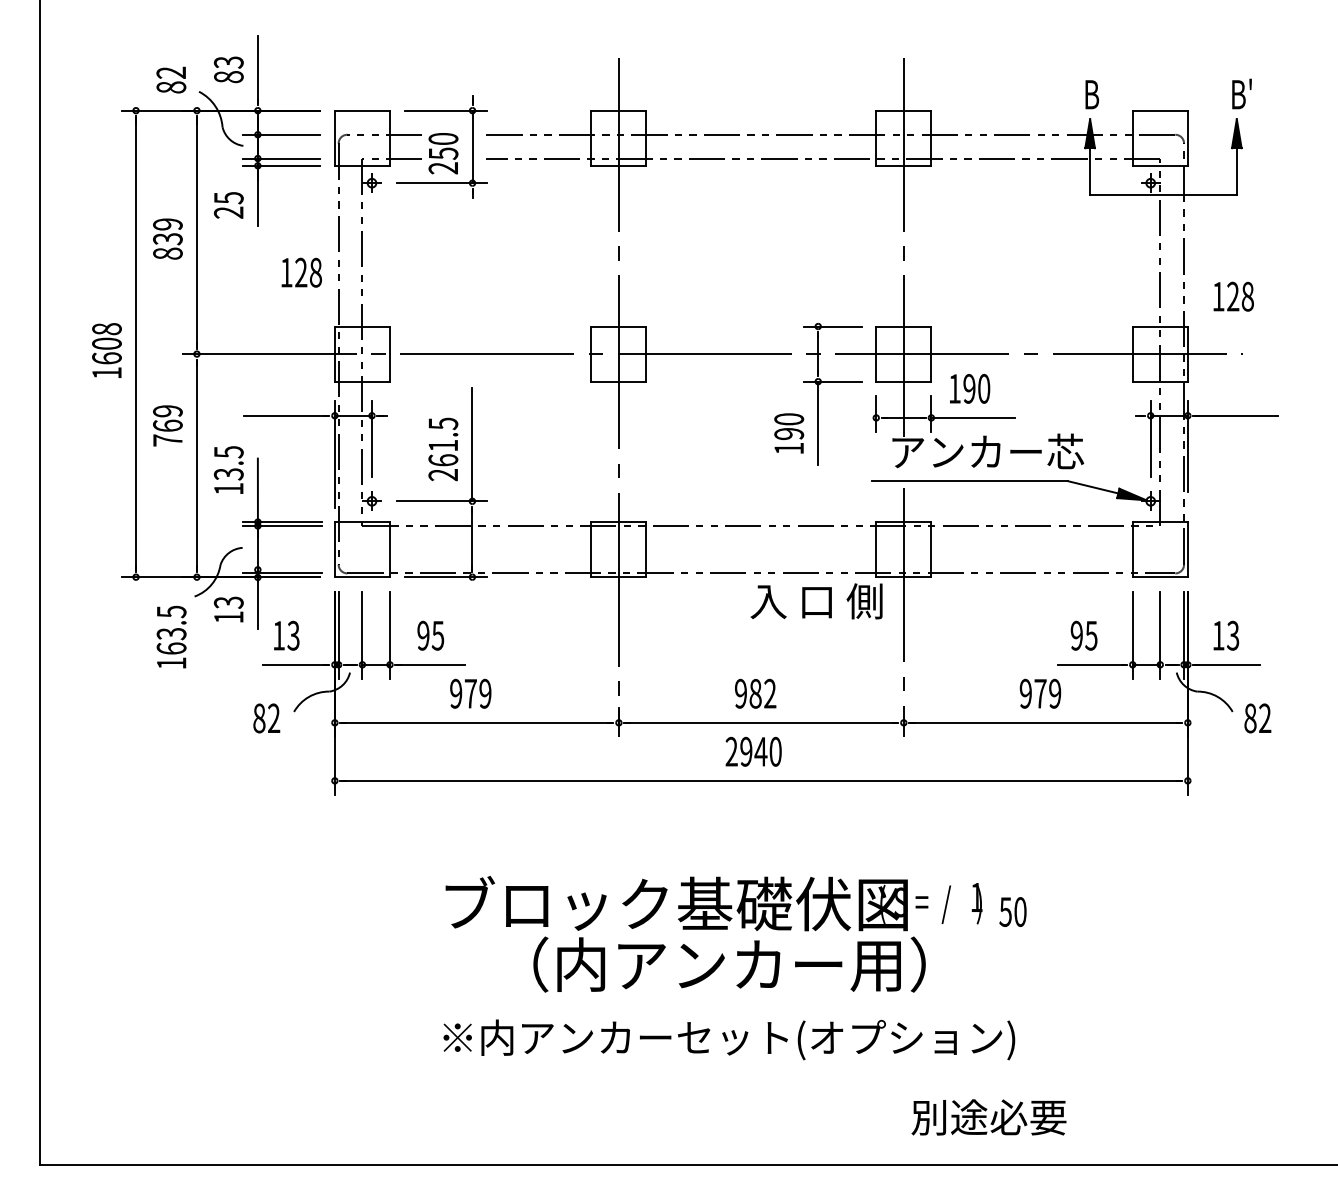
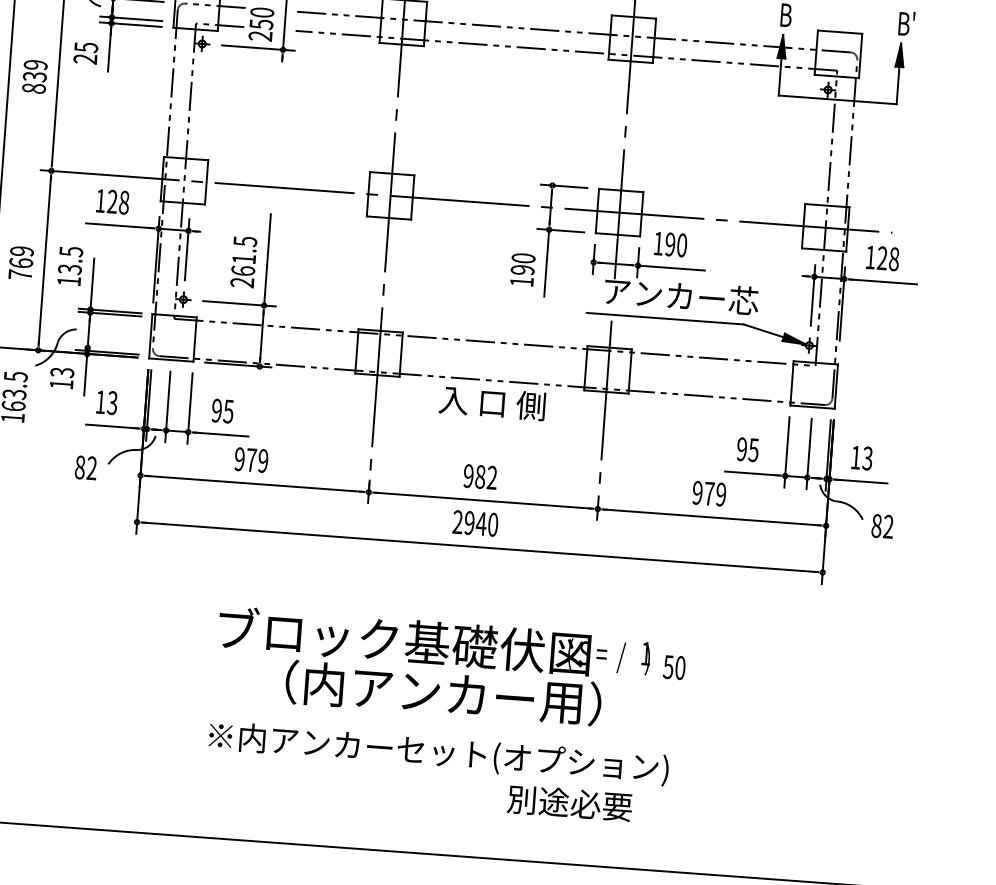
text: (301, 272) -> (112, 201), moved
text: (1233, 296) -> (882, 258), moved
text: (167, 425) -> (20, 262), moved
text: (816, 601) -> (492, 403), moved
text: (988, 1117) -> (569, 803), moved

